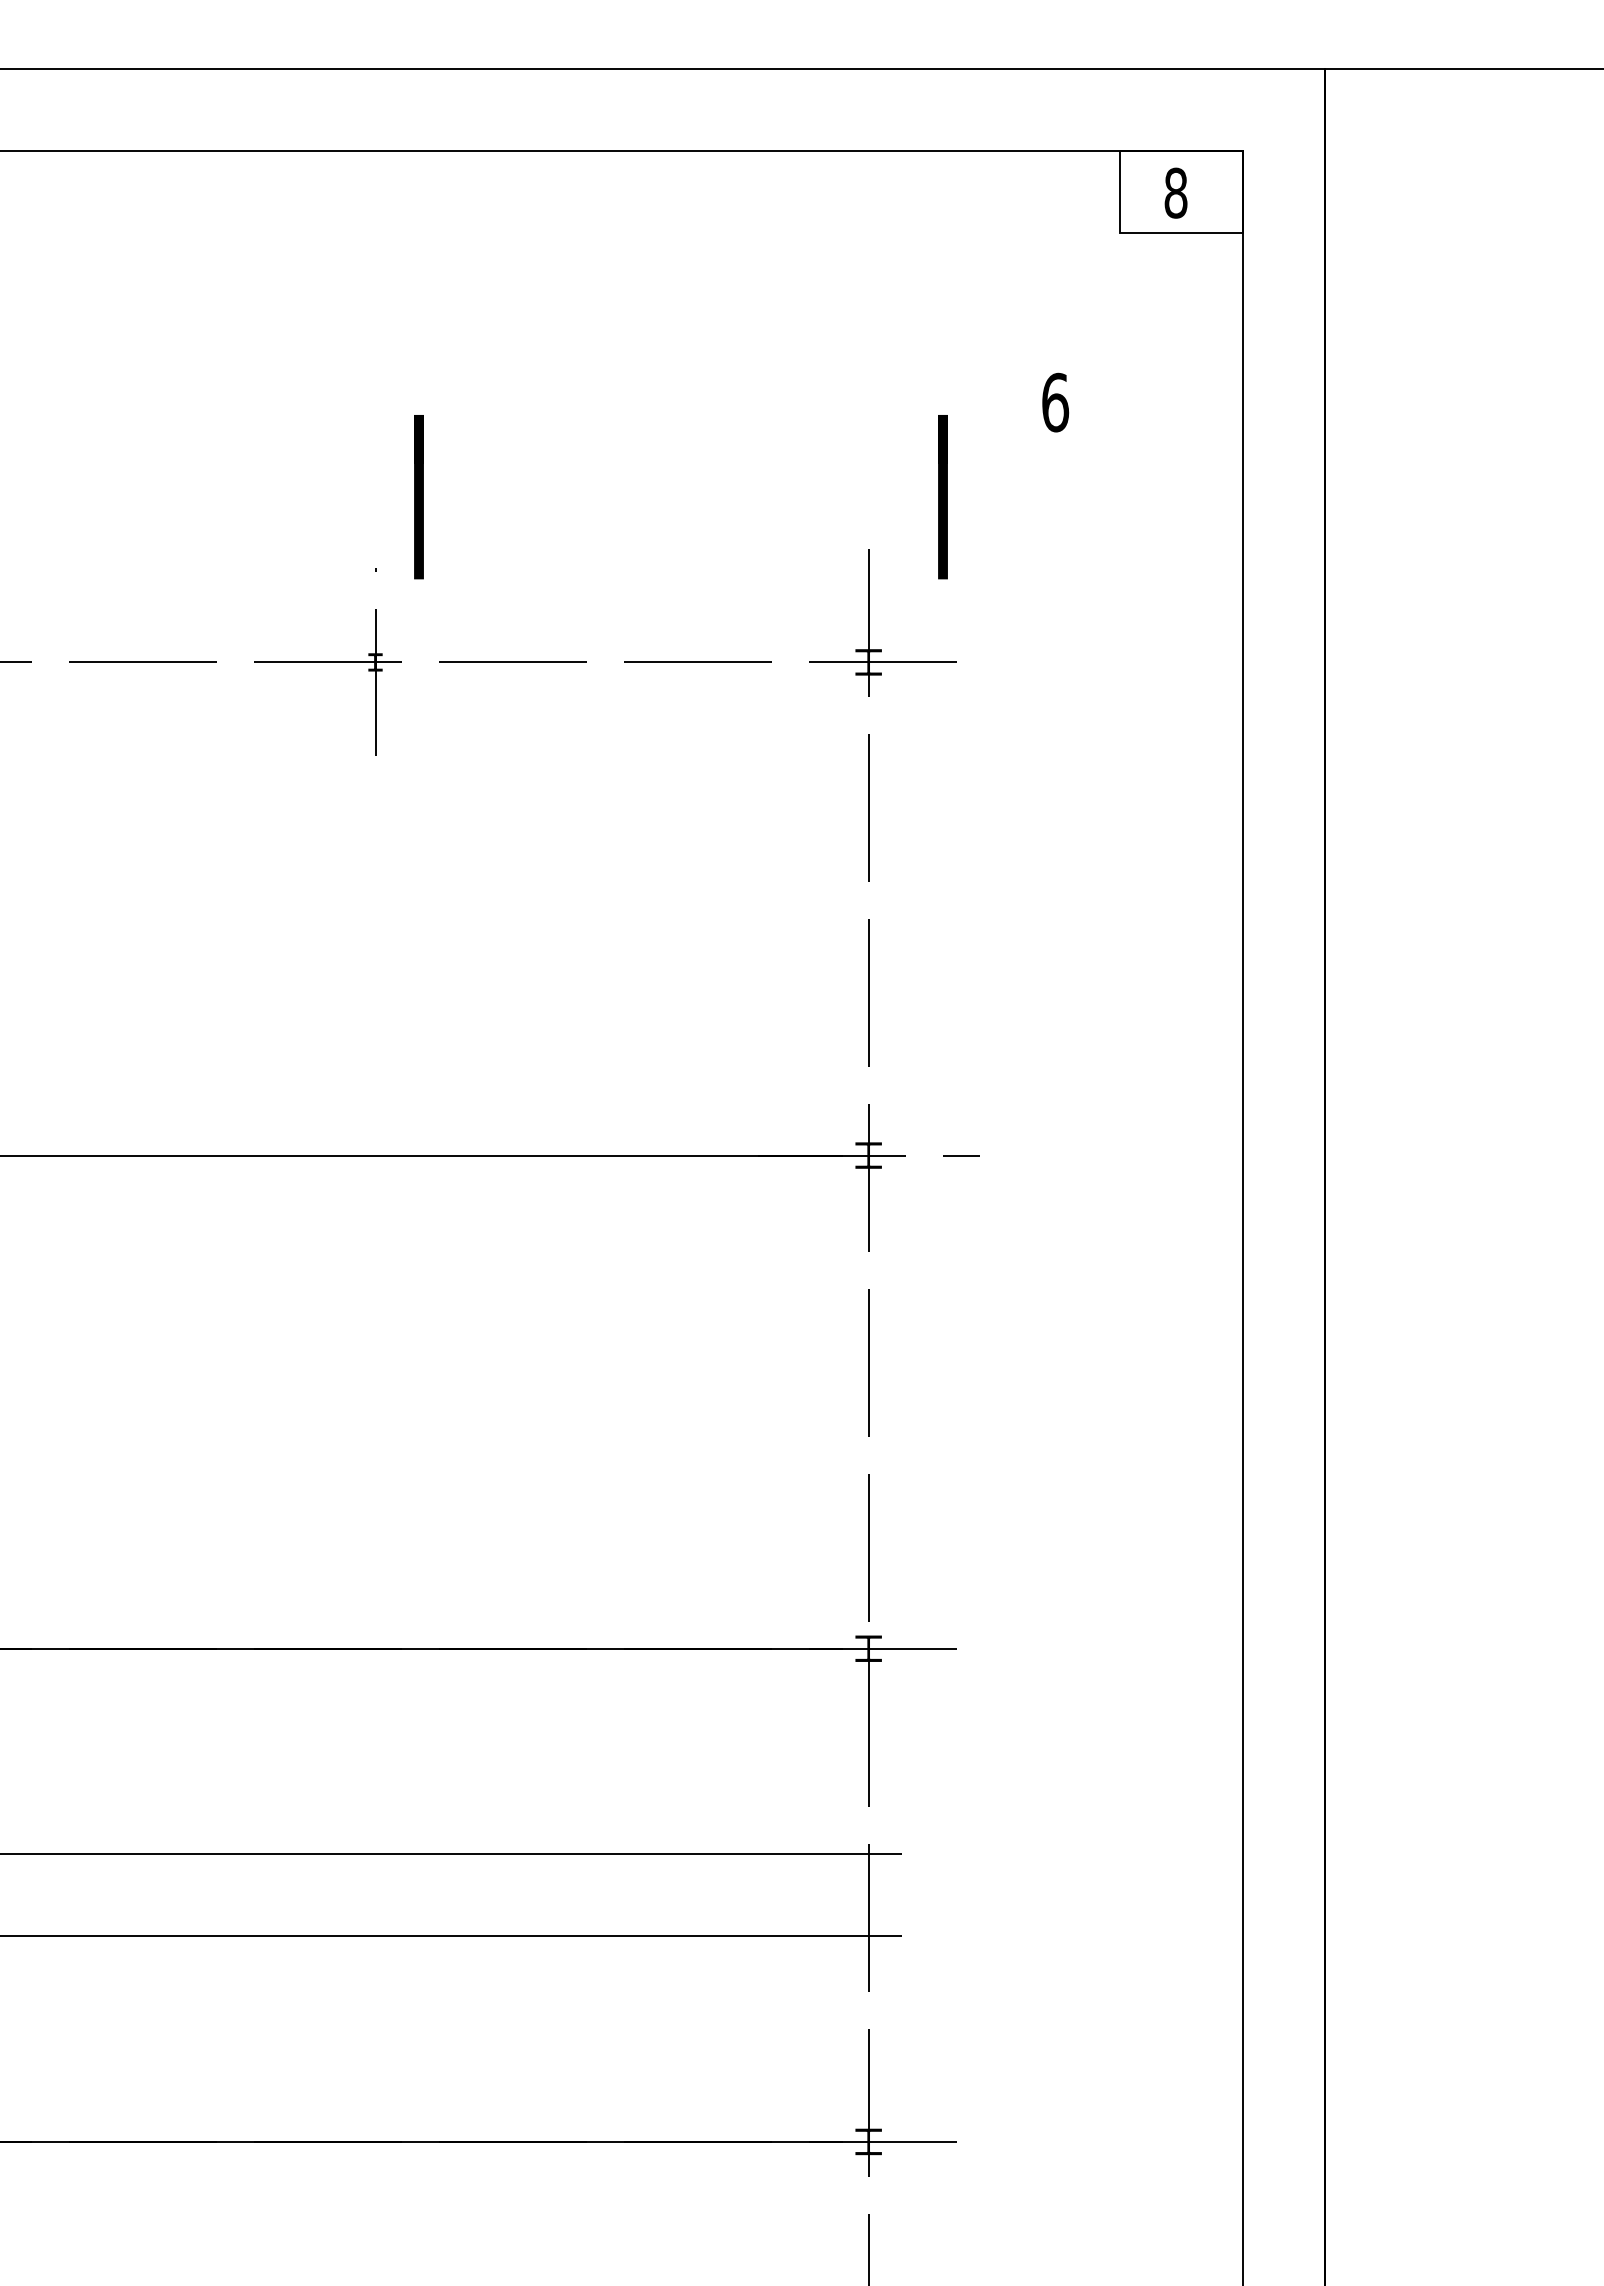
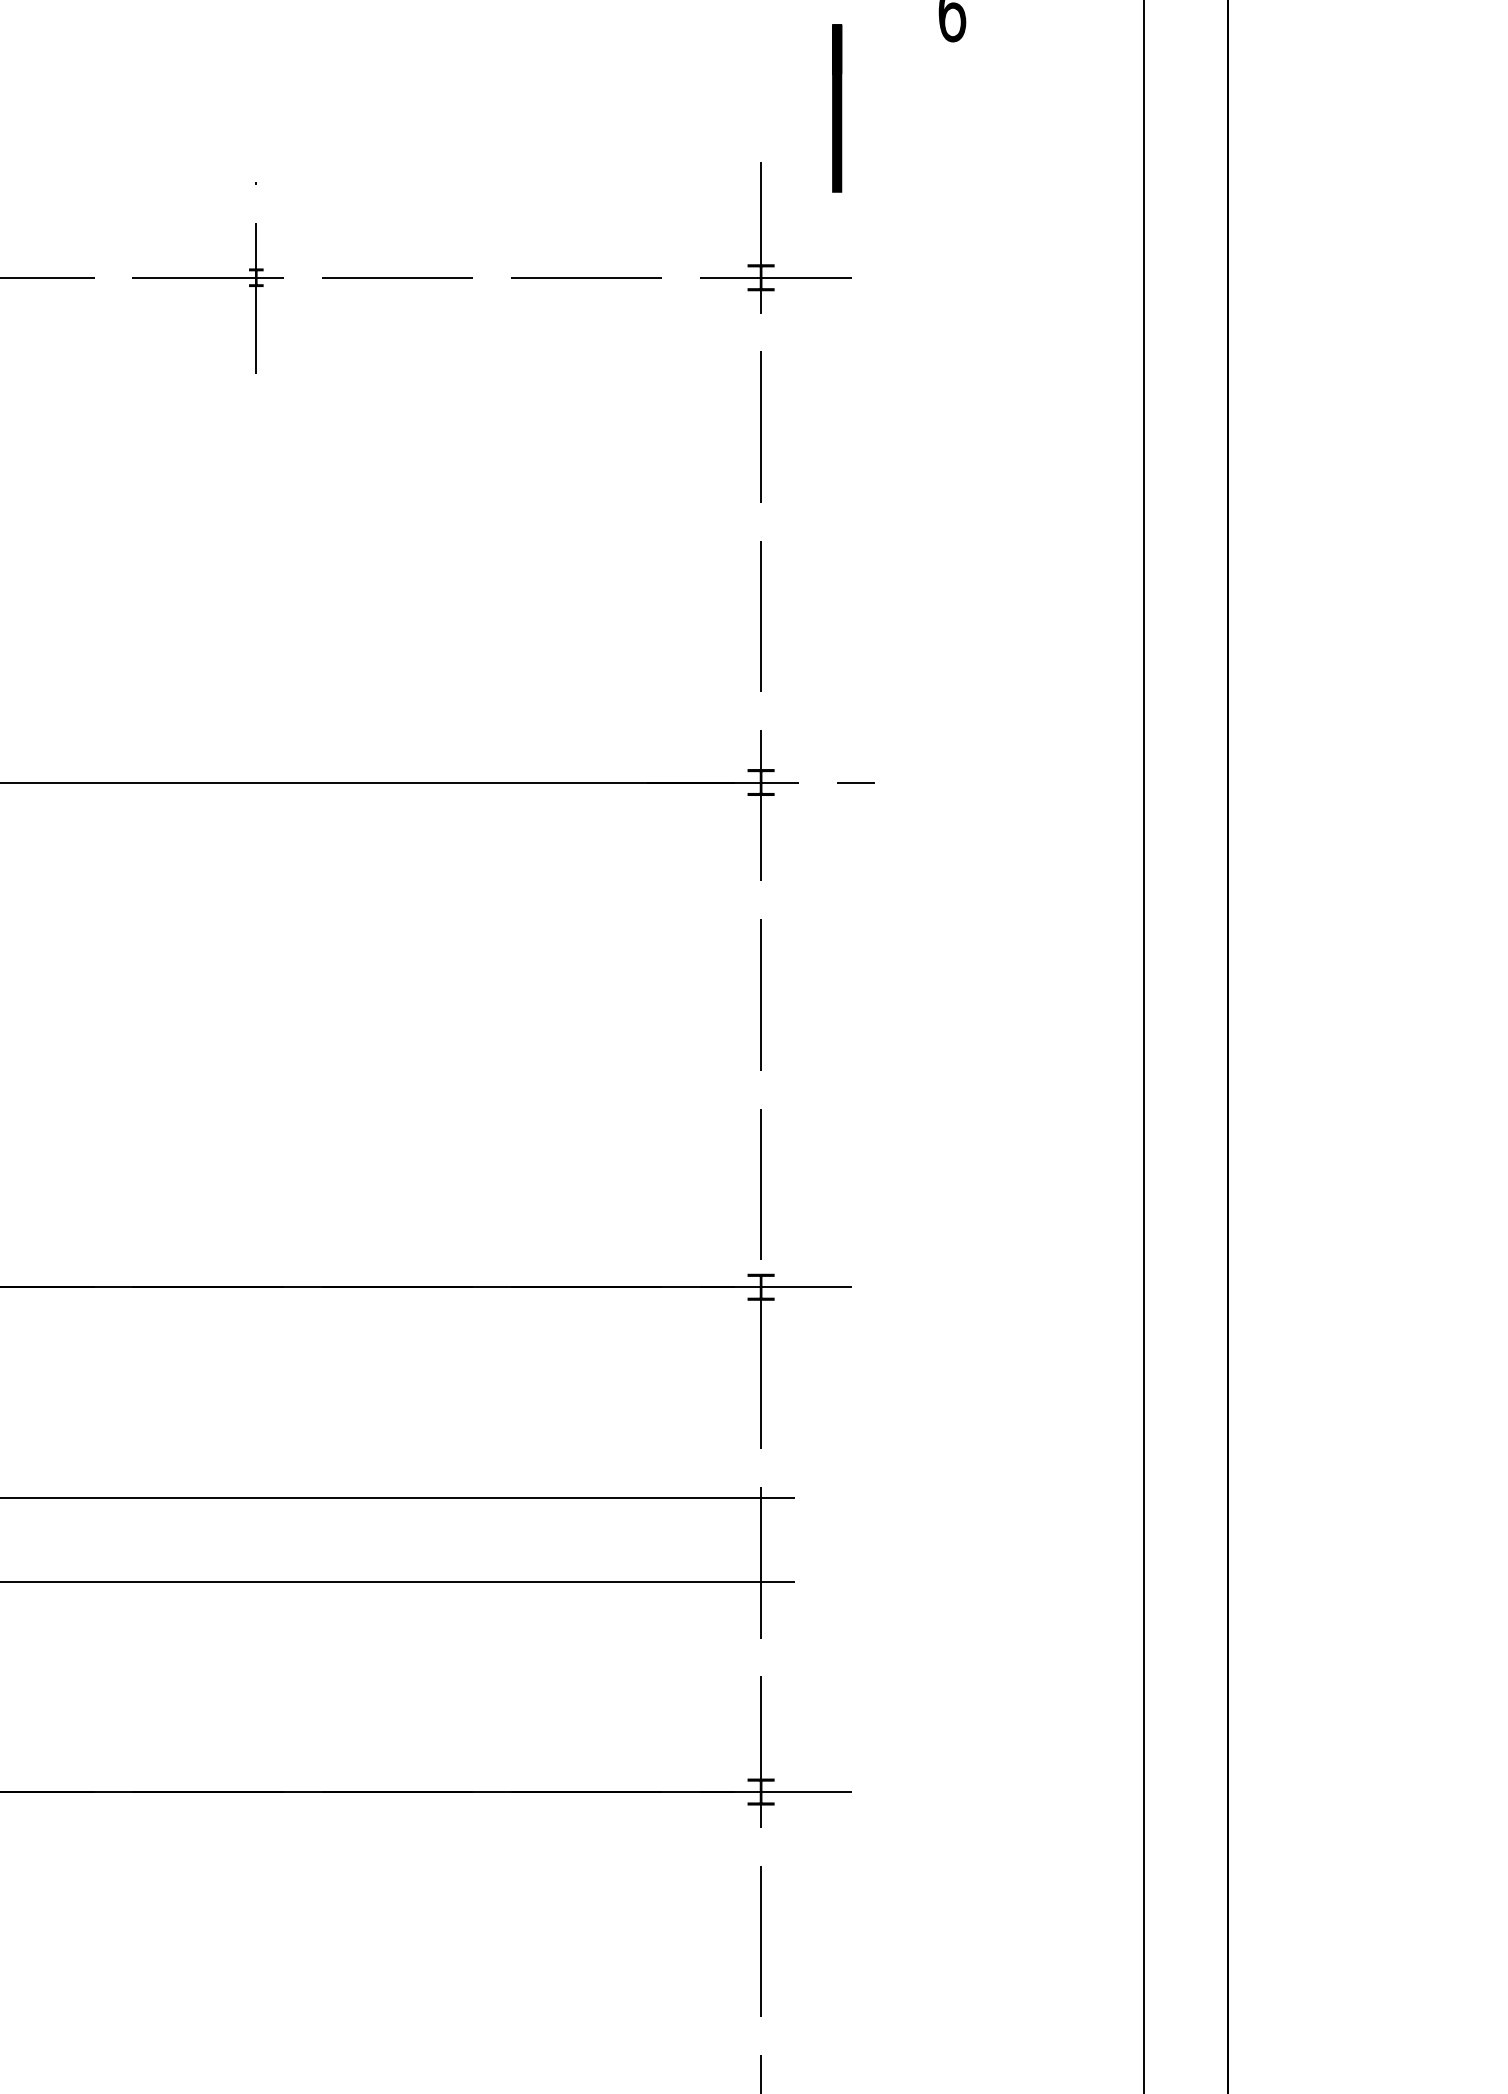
line: (418, 497) -> (300, 108), removed

